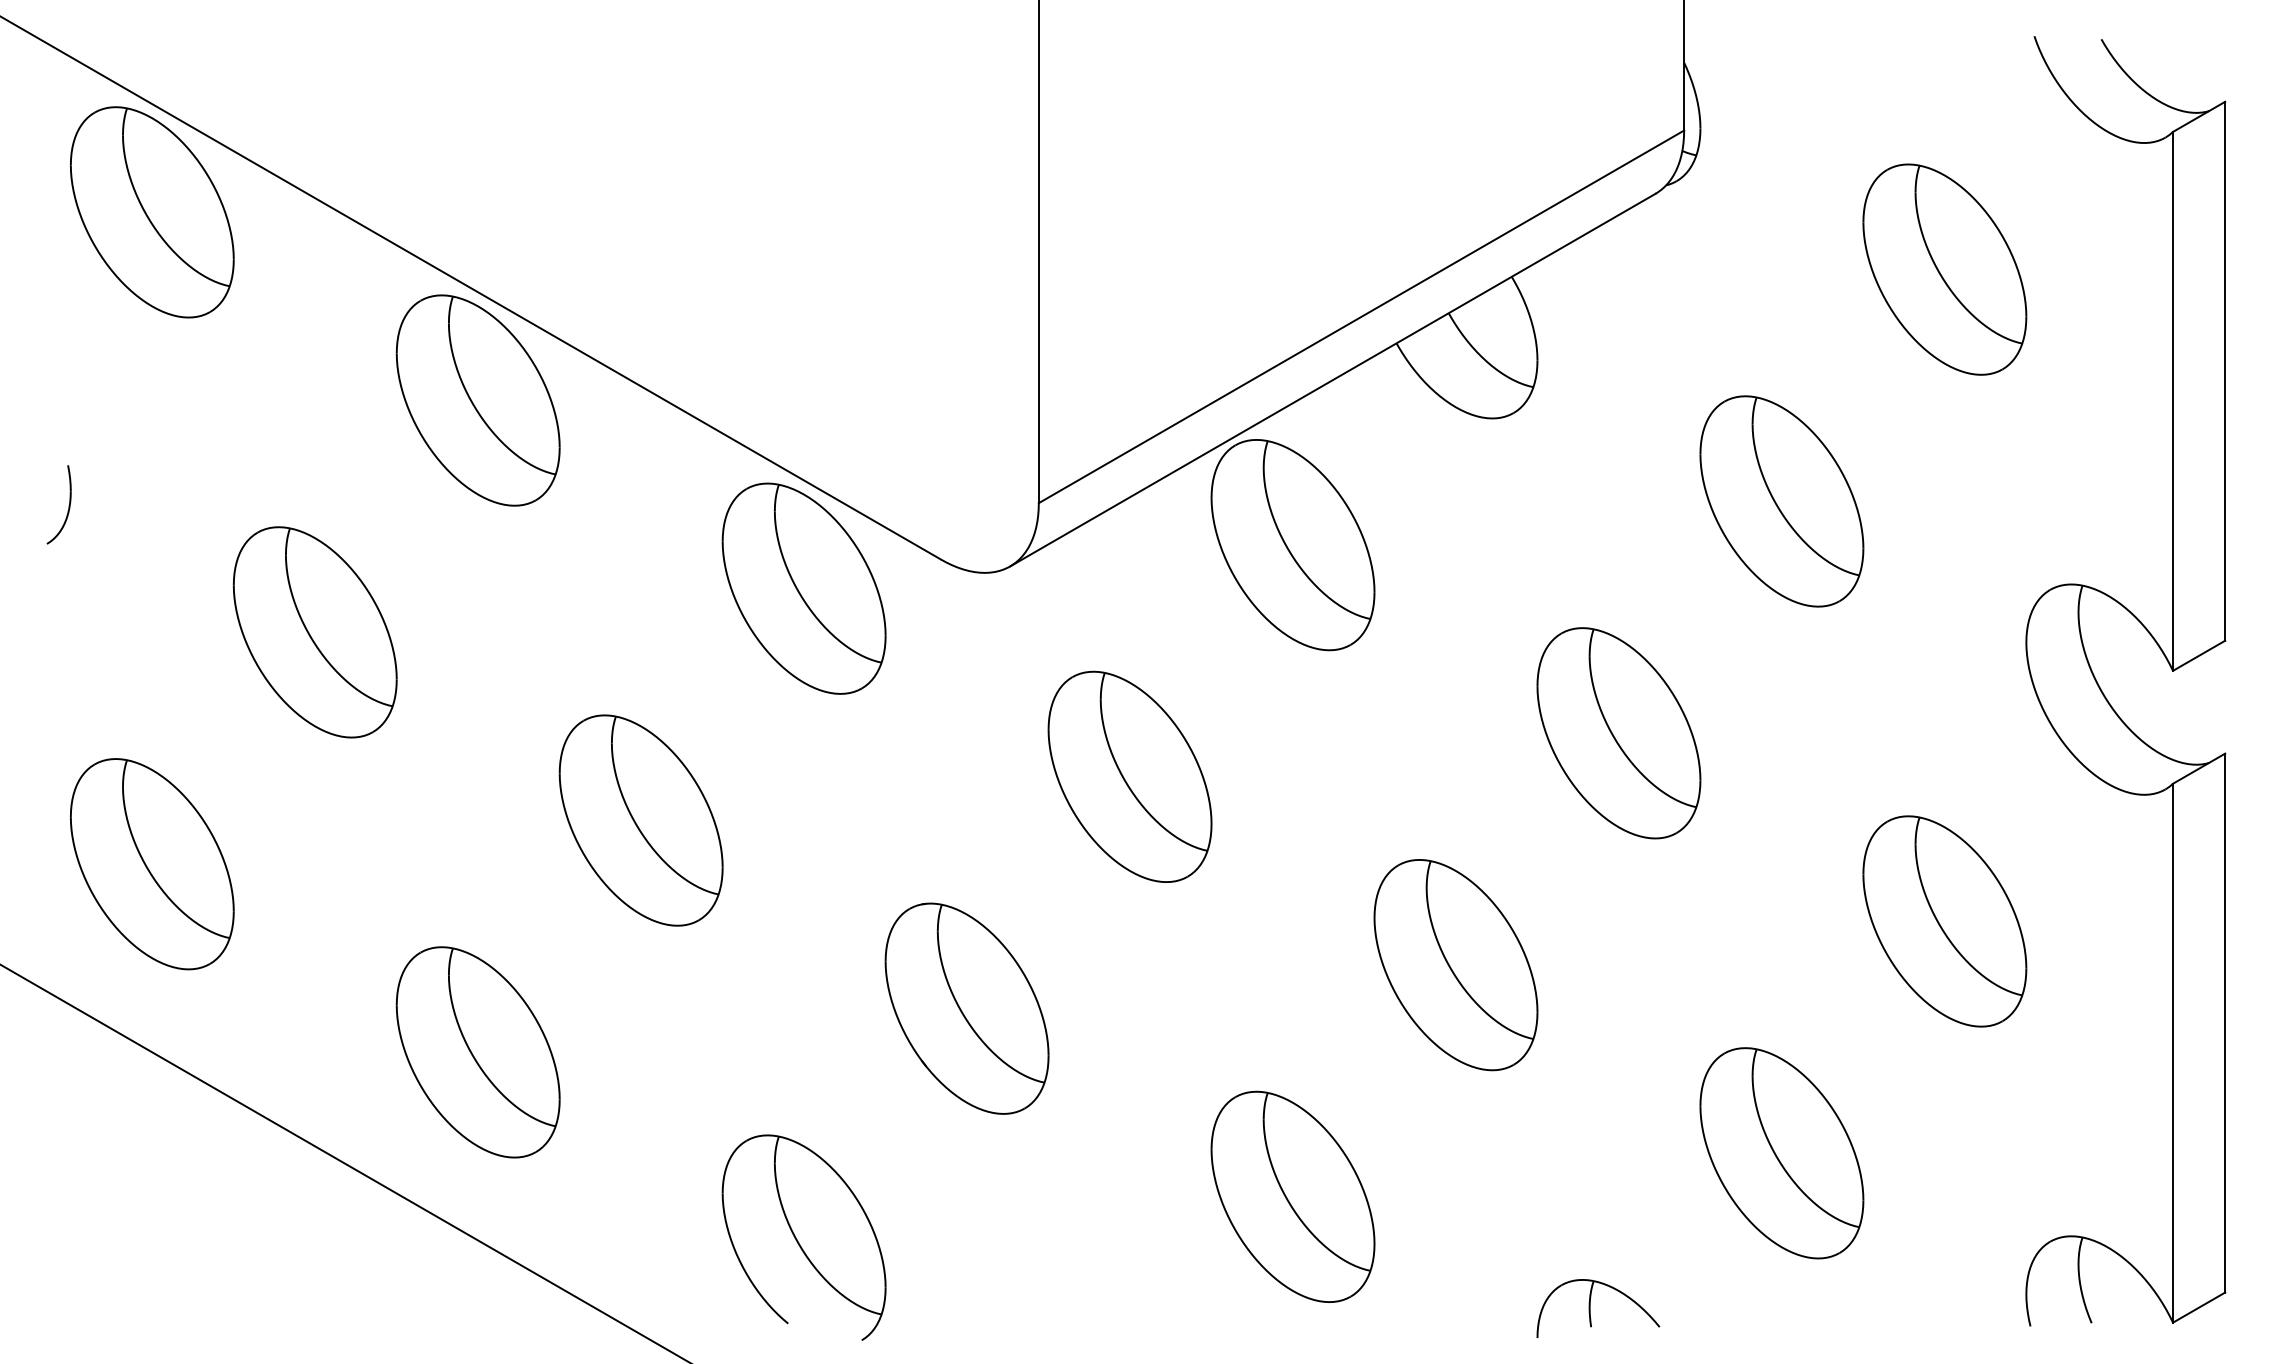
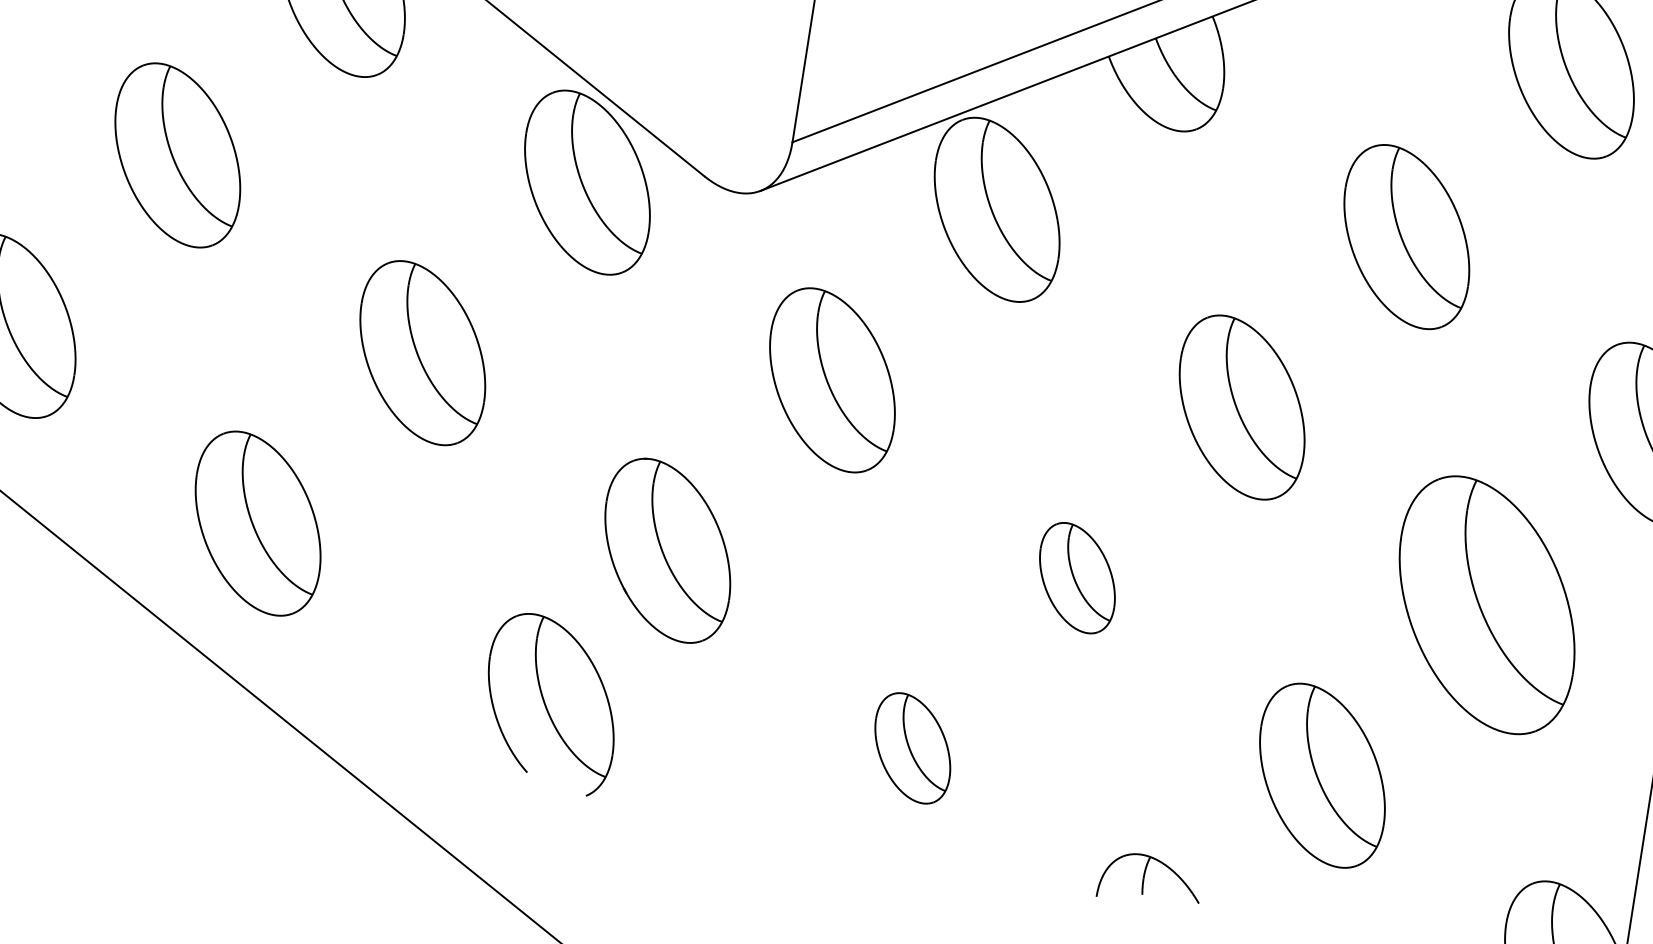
part: (1944, 921) -> (1486, 605), size x1.4
part: (1455, 965) -> (1077, 578), size x0.6
part: (1292, 1196) -> (912, 748), size x0.6
part: (803, 1237) -> (551, 703), moved

